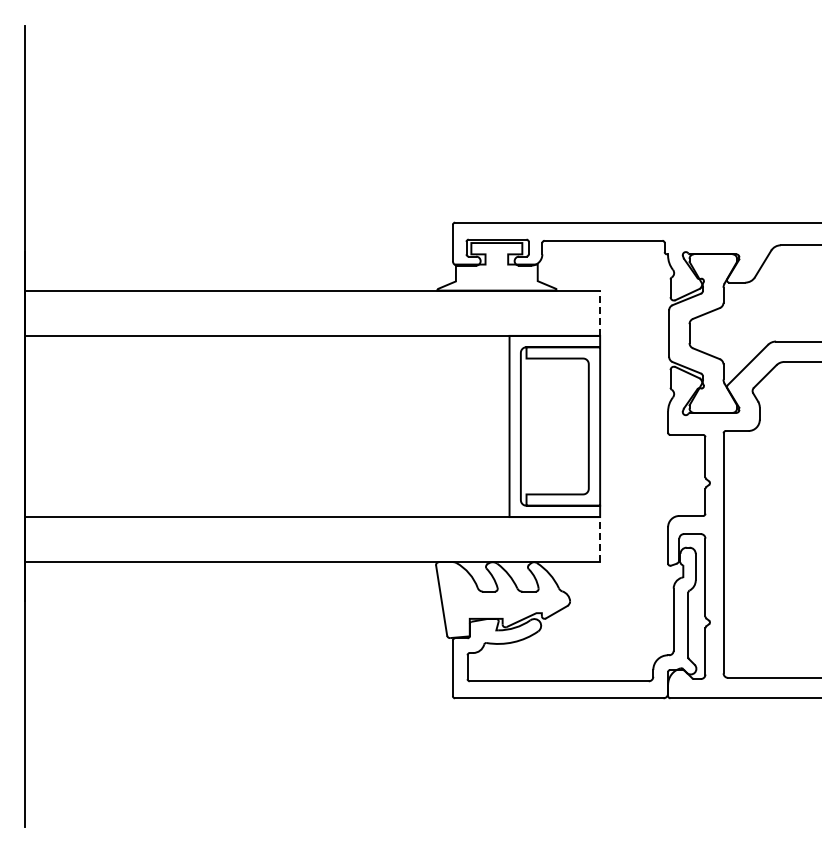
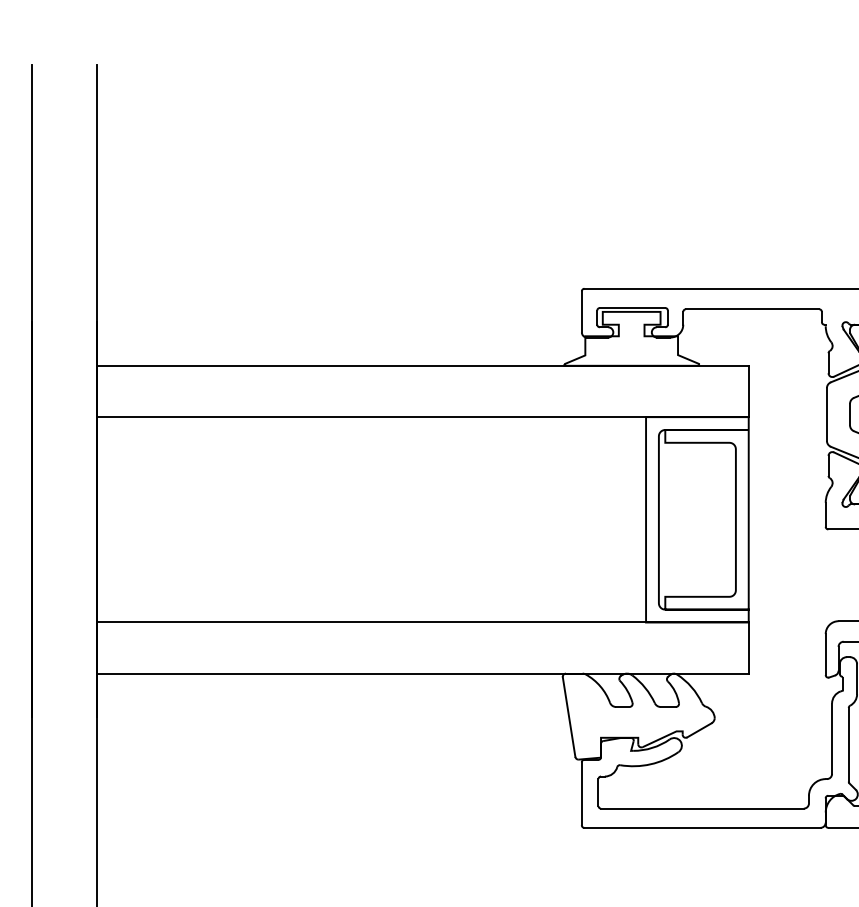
line: (600, 313) -> (749, 391), dashed -> solid
line: (600, 539) -> (749, 647), dashed -> solid

